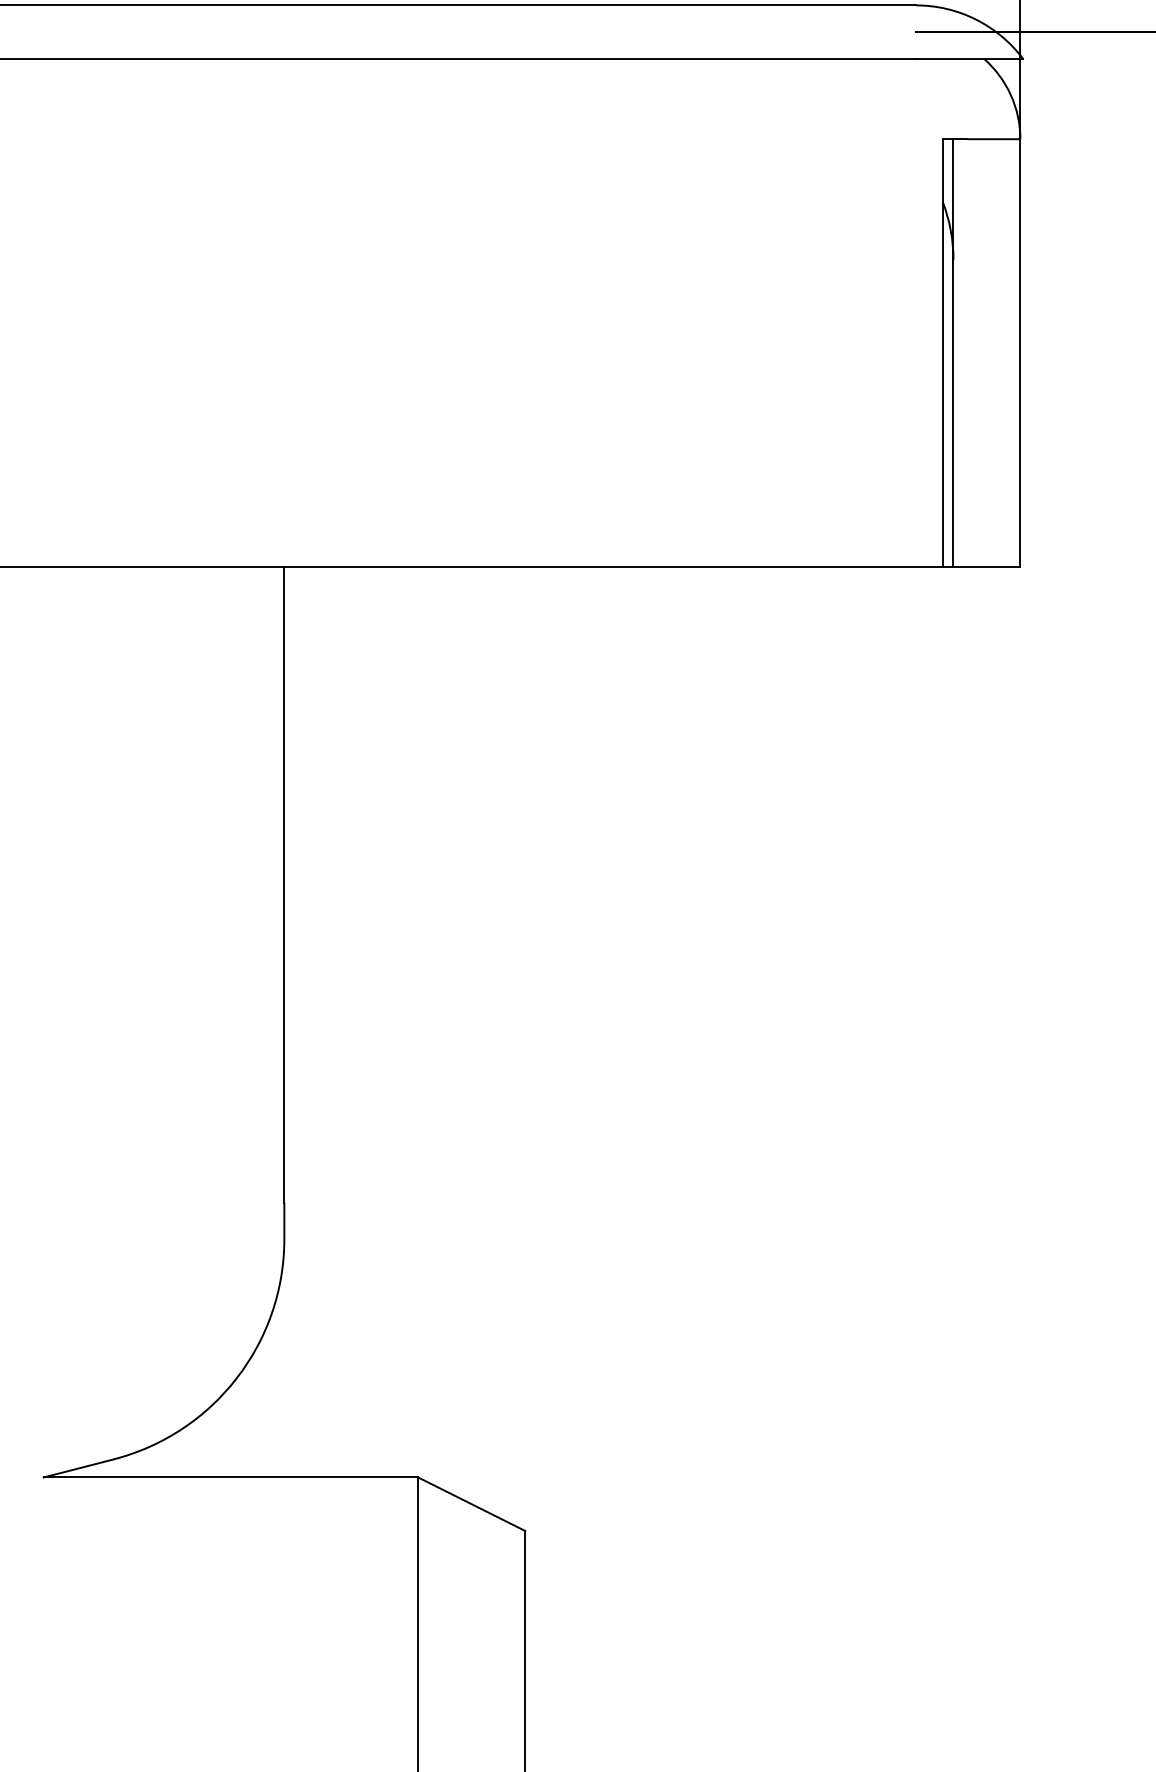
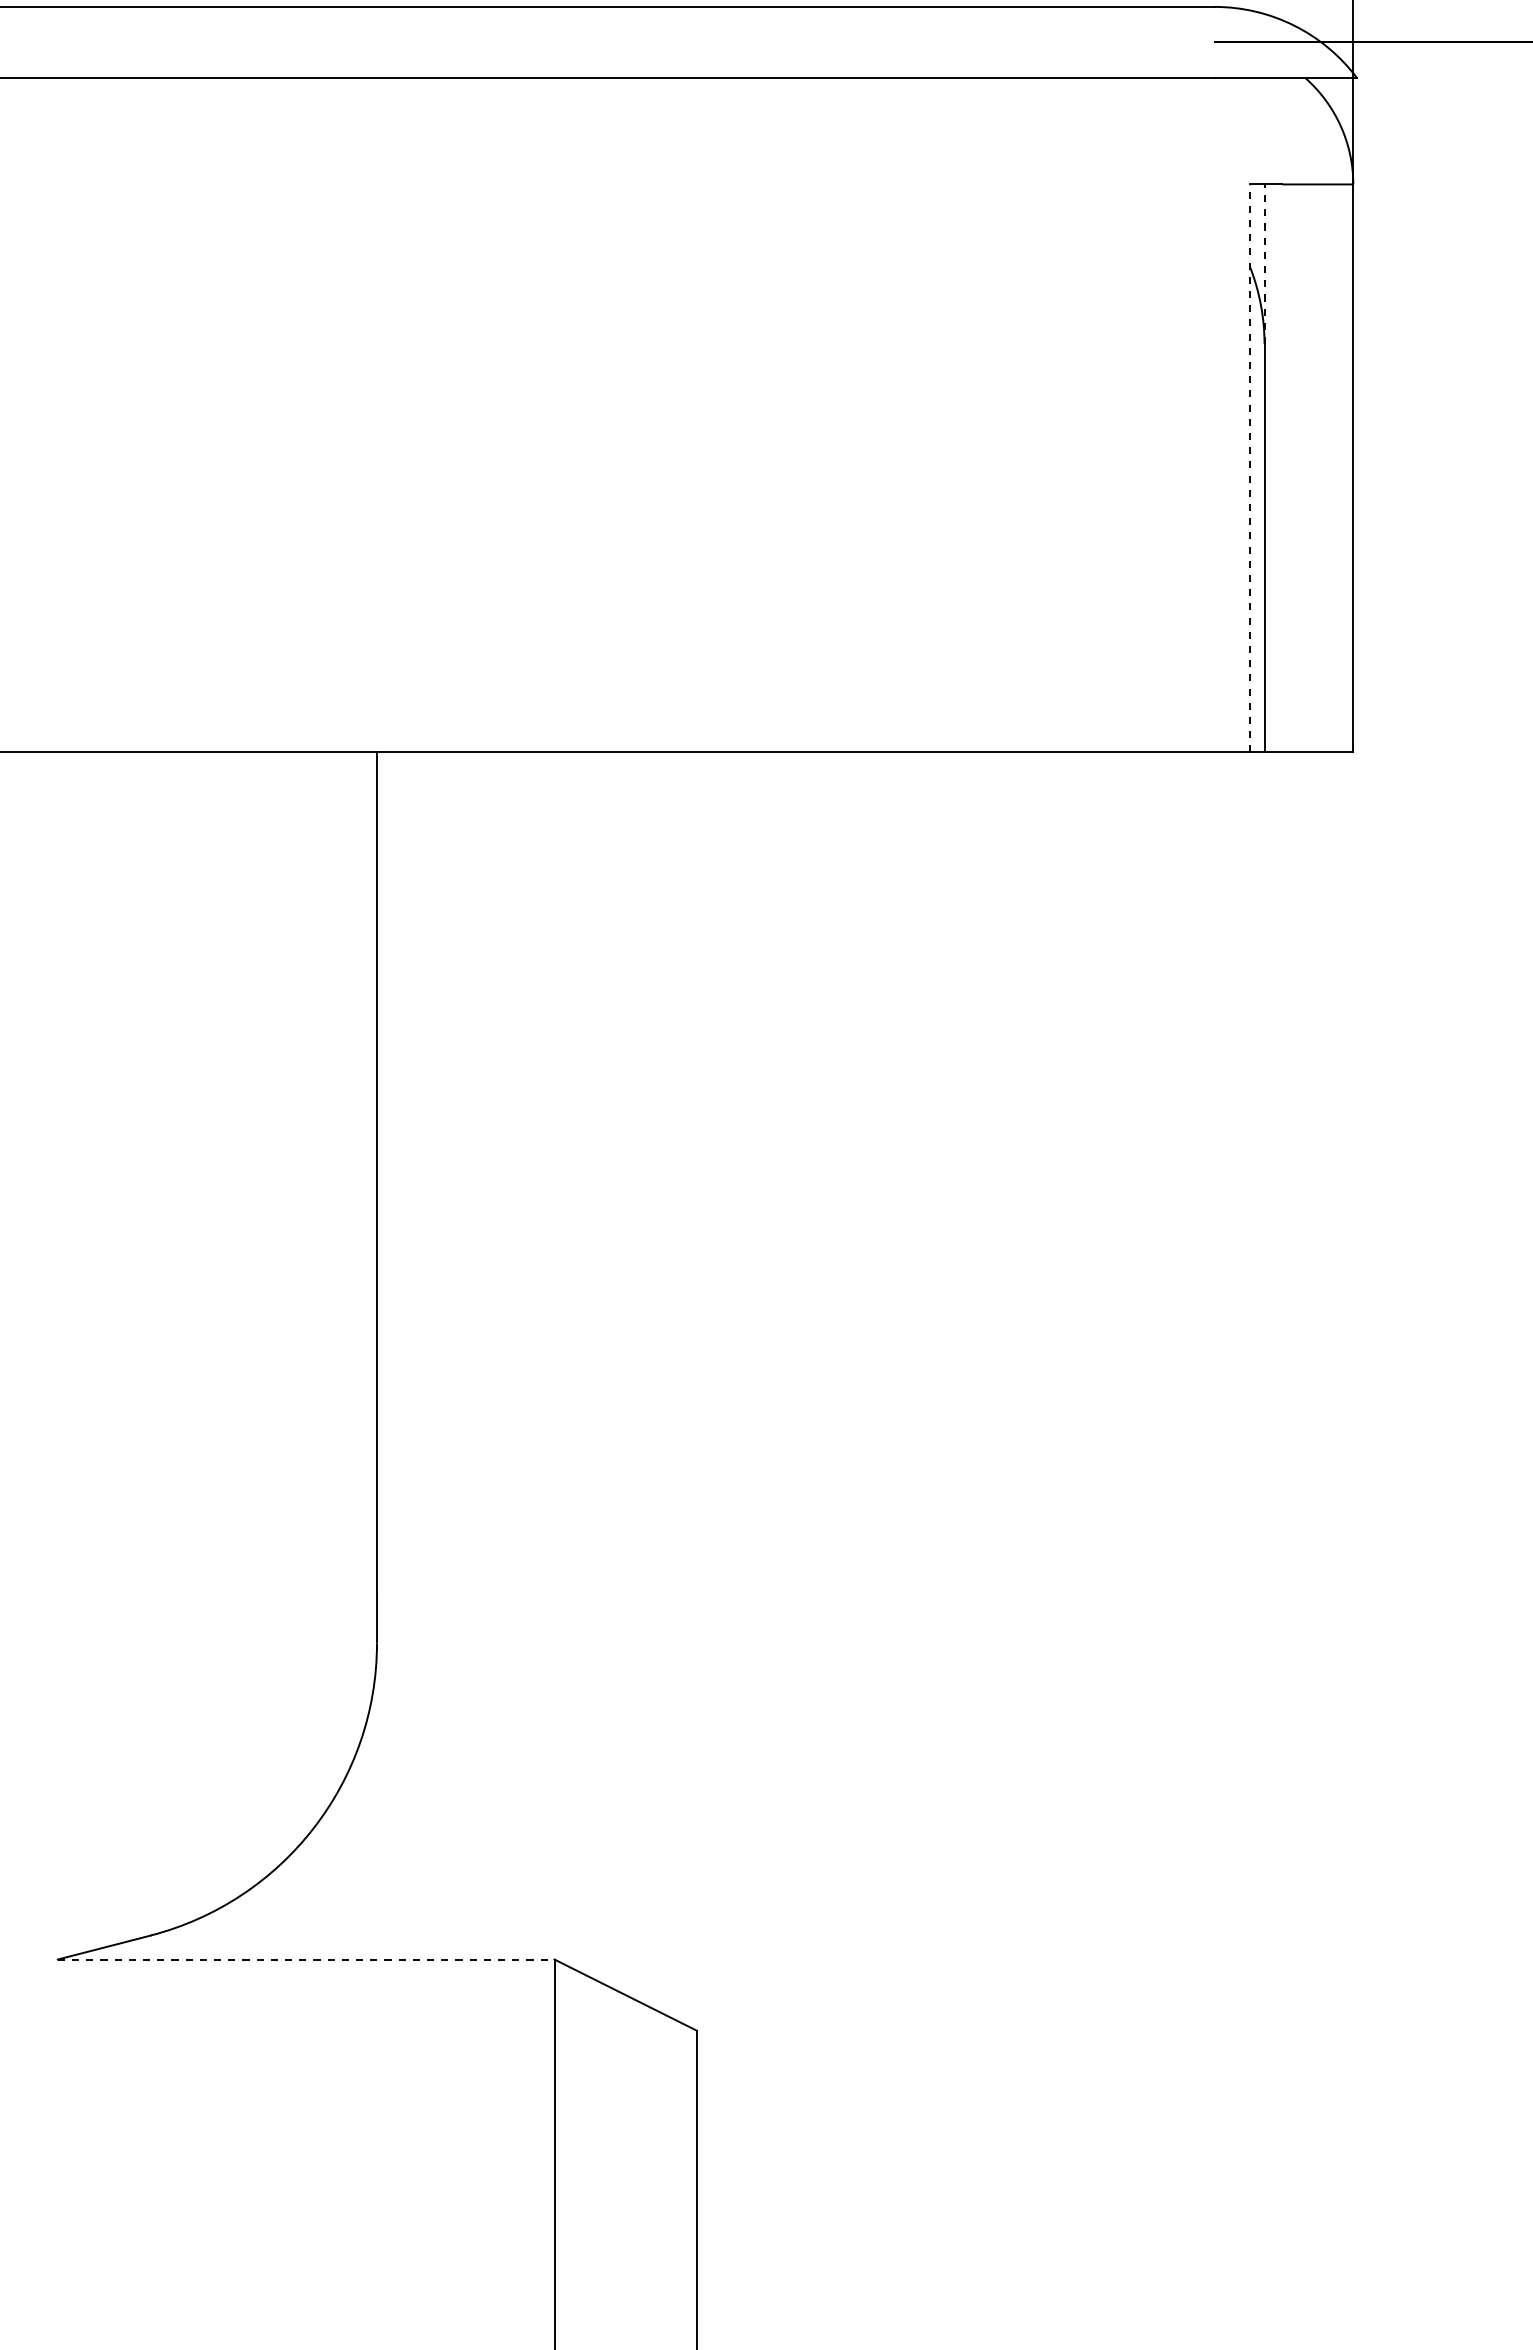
line: (953, 199) -> (1264, 264), solid -> dashed
line: (942, 352) -> (1250, 467), solid -> dashed
line: (231, 1477) -> (306, 1959), solid -> dashed

